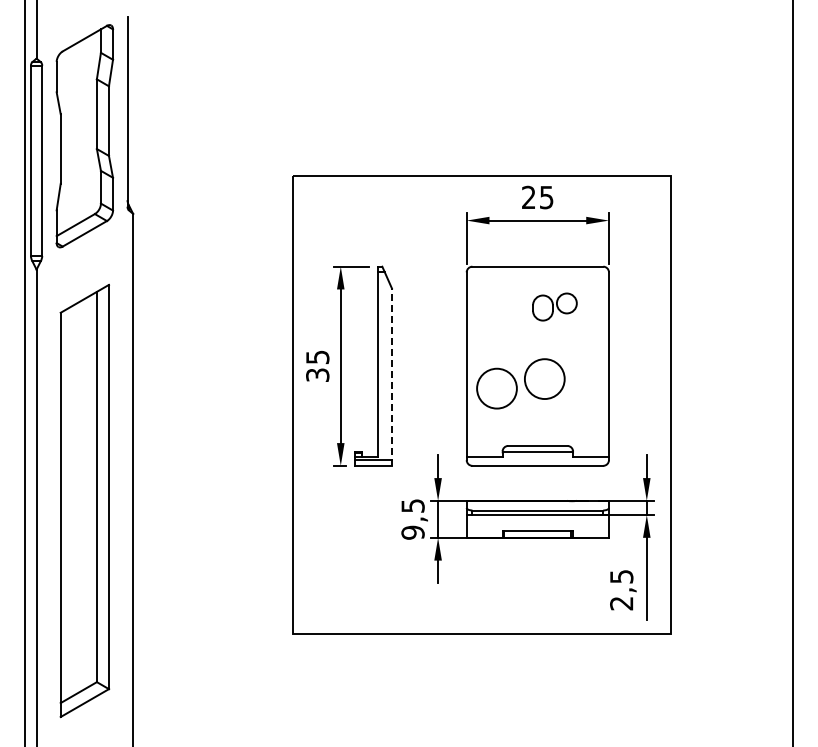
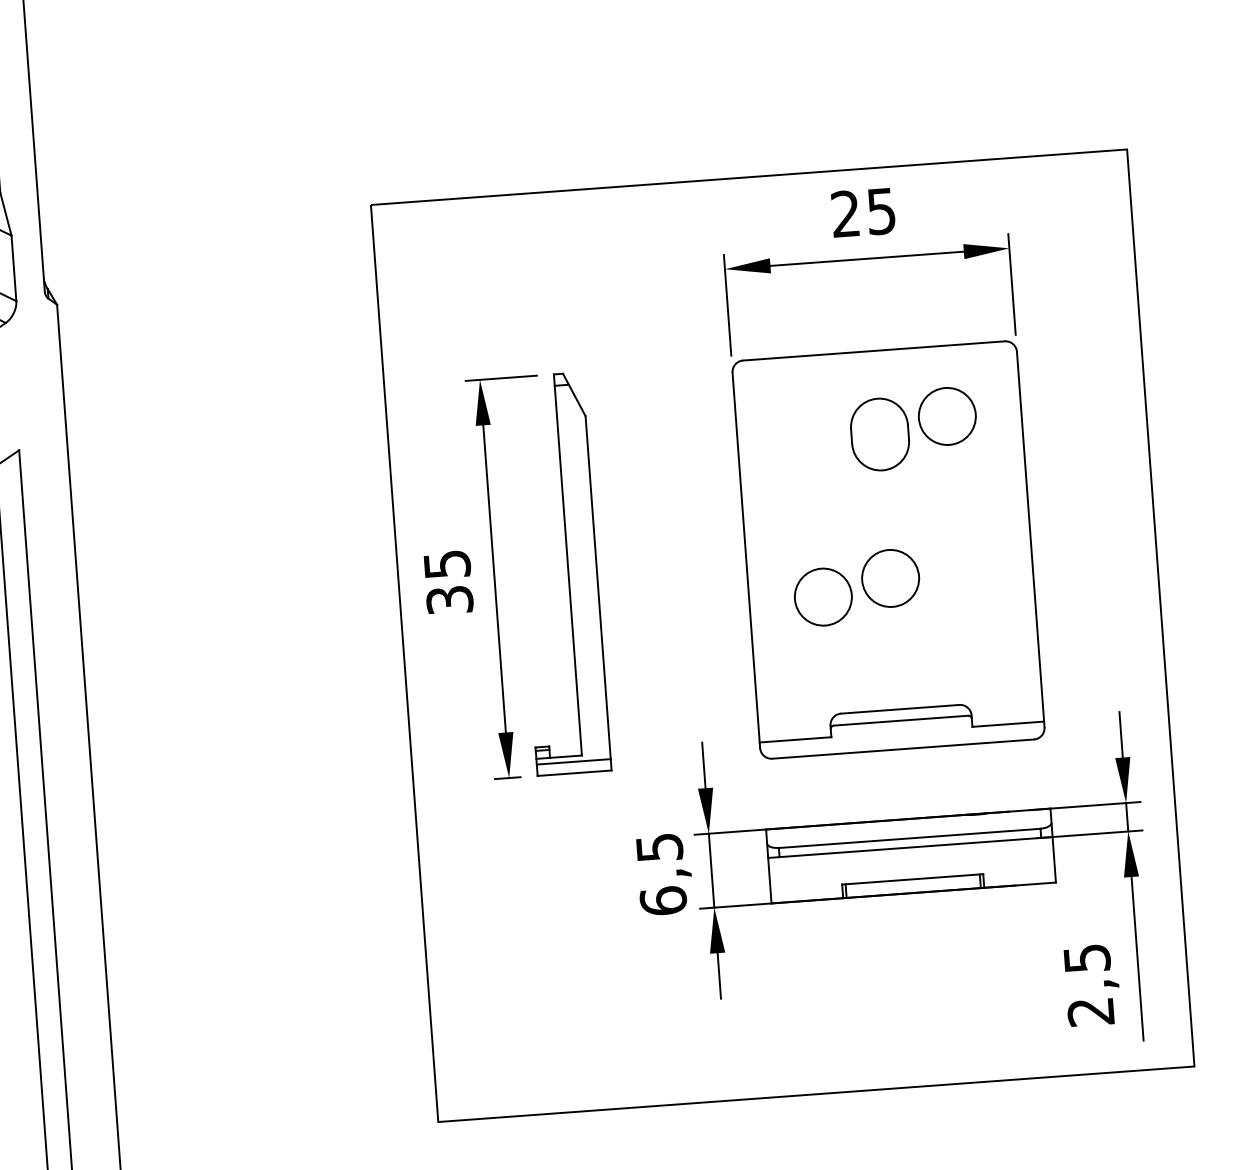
part: (554, 306) -> (913, 428), size x1.43
line: (392, 377) -> (599, 593), dashed -> solid
part: (520, 383) -> (856, 587), size x0.71
text: (412, 532) -> (662, 900), 9,5 -> 6,5

